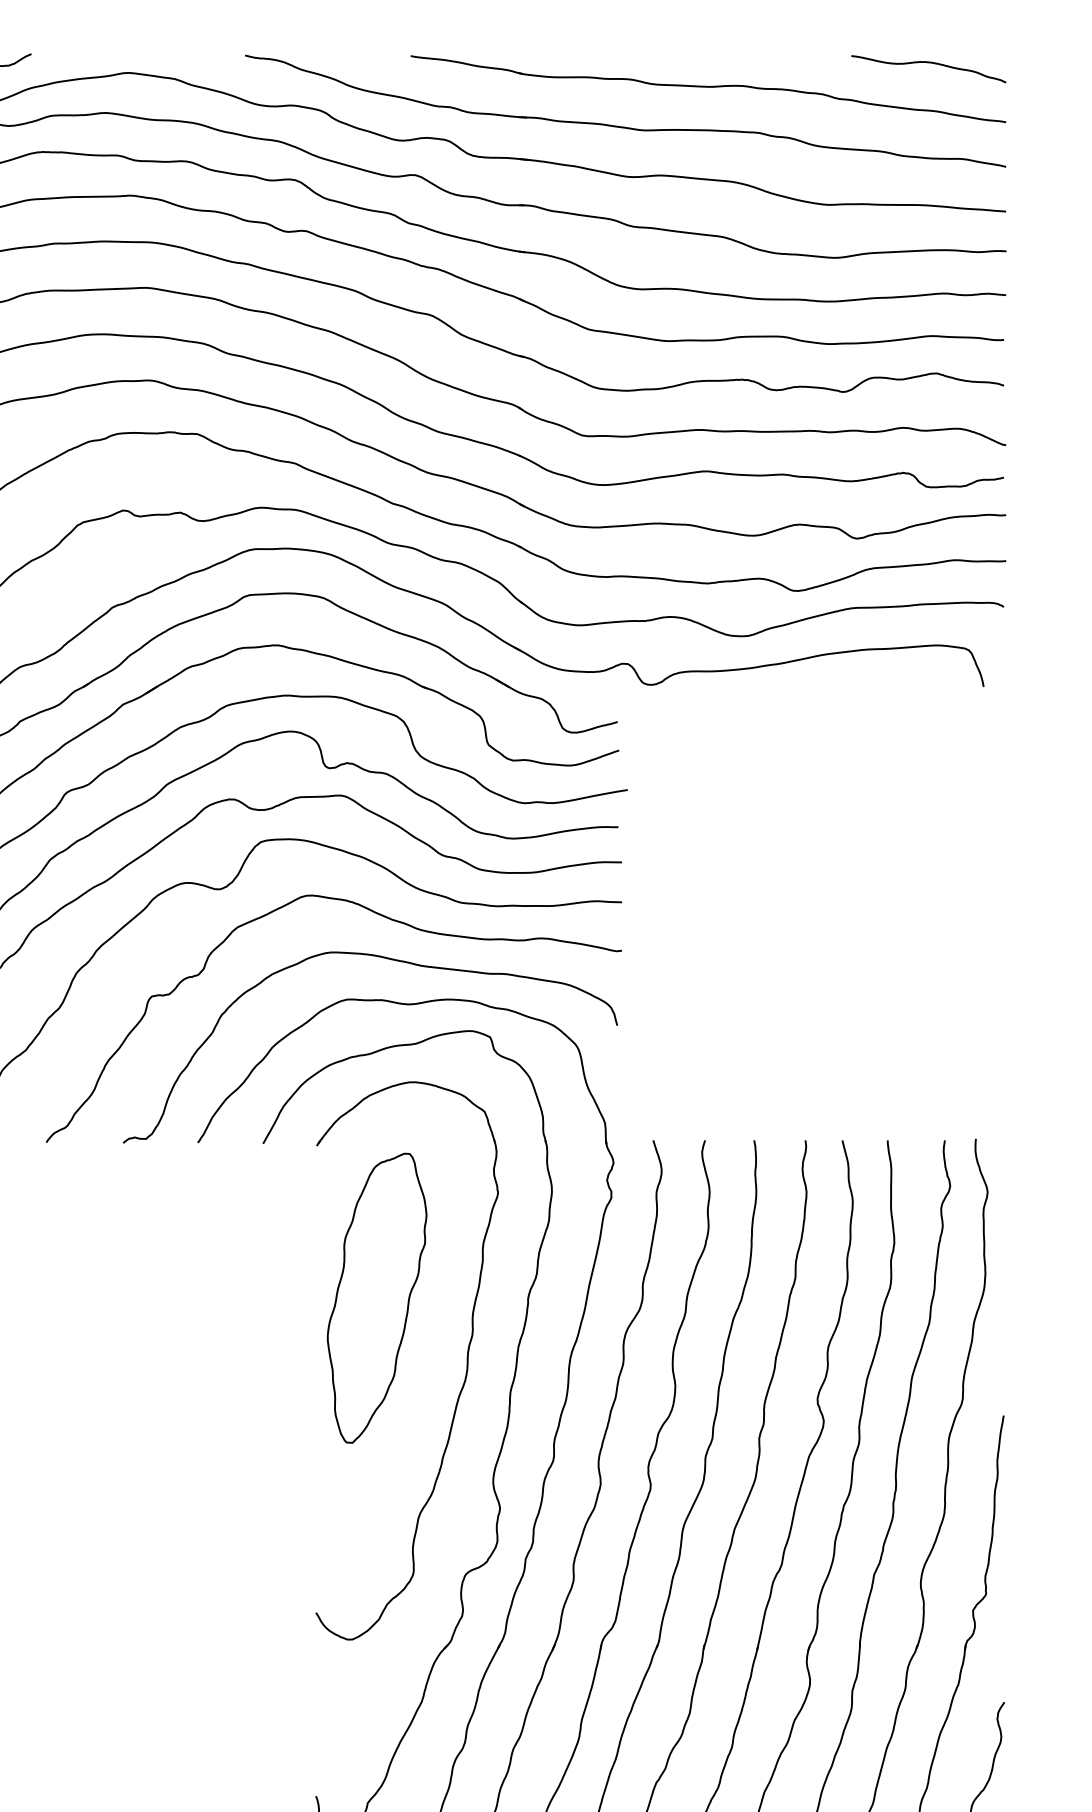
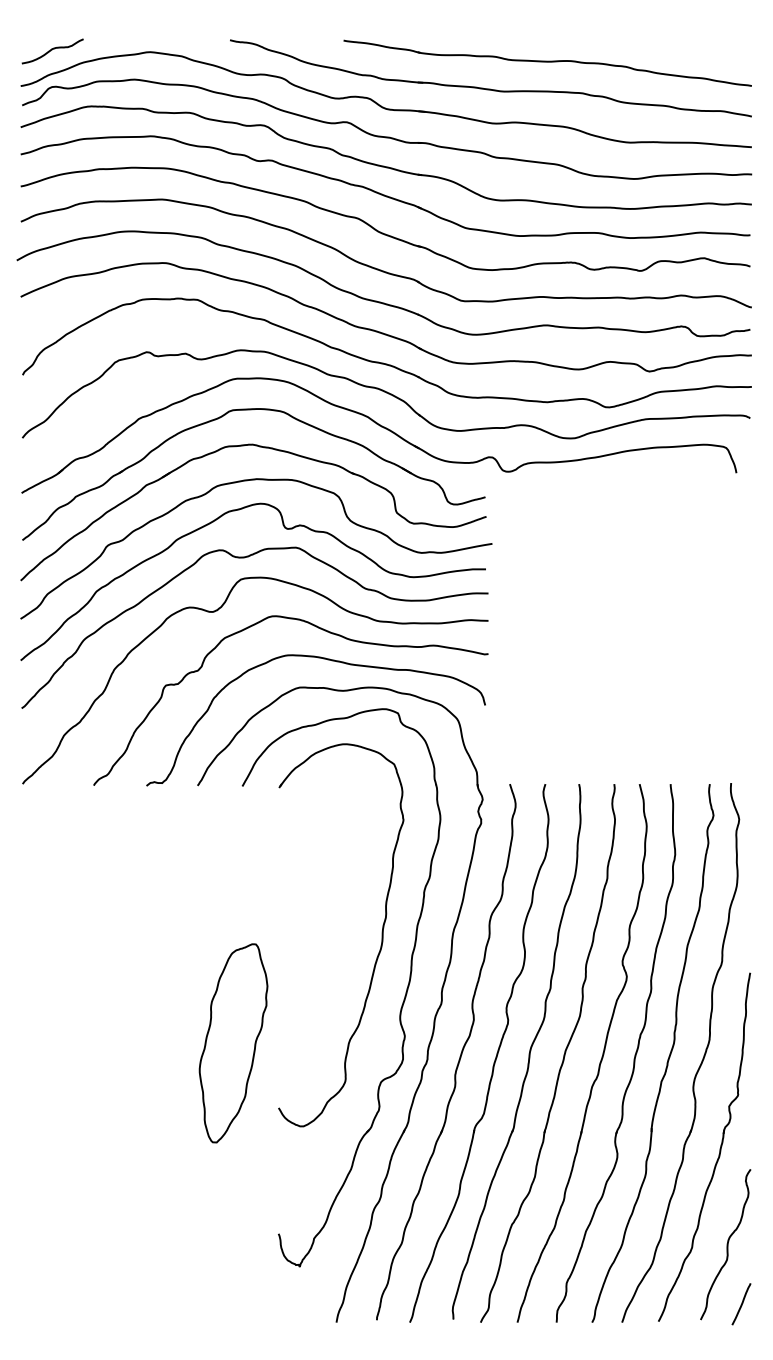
curve: (928, 63) -> (698, 45), removed
part: (377, 1298) -> (233, 1043), moved

